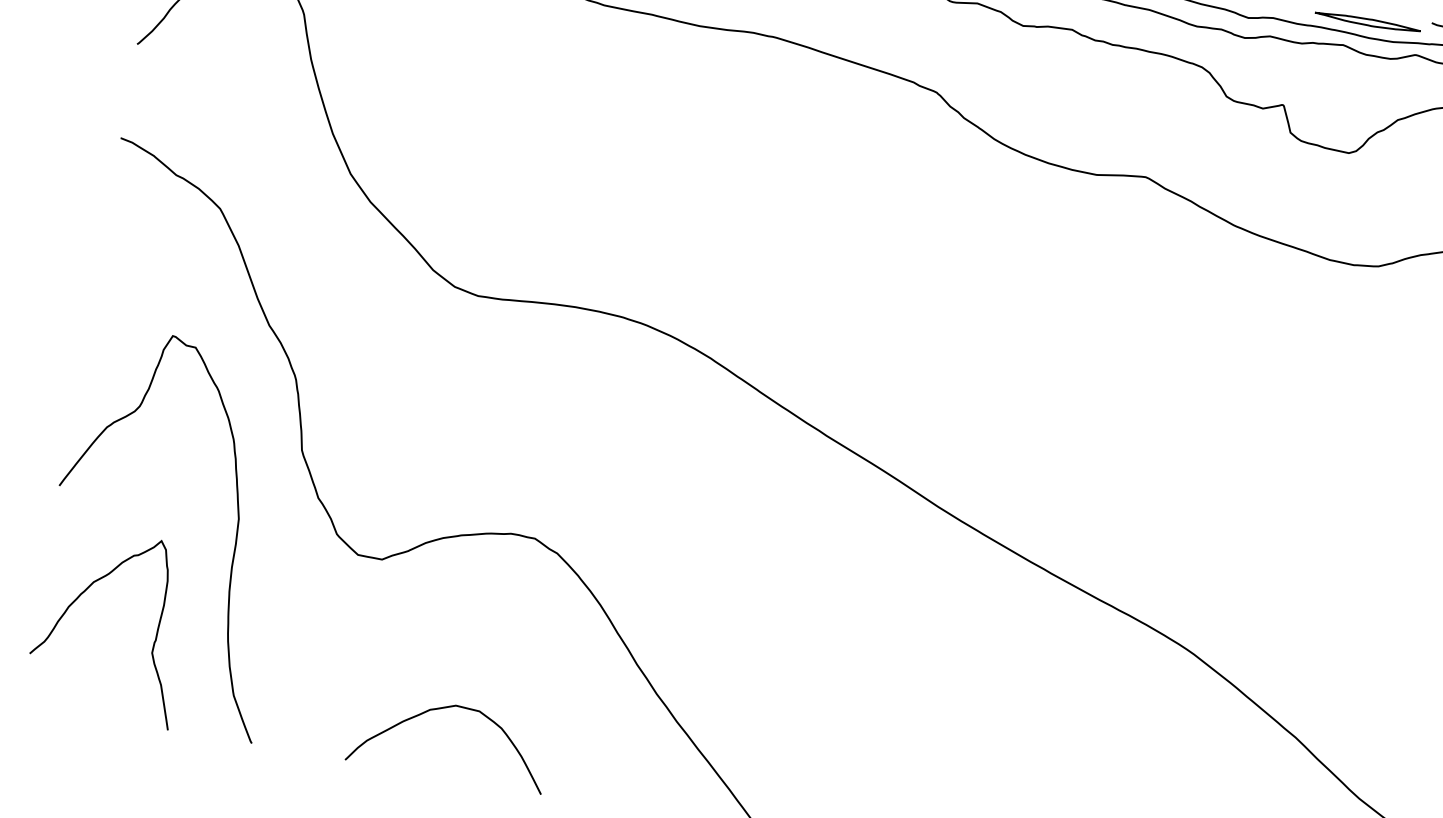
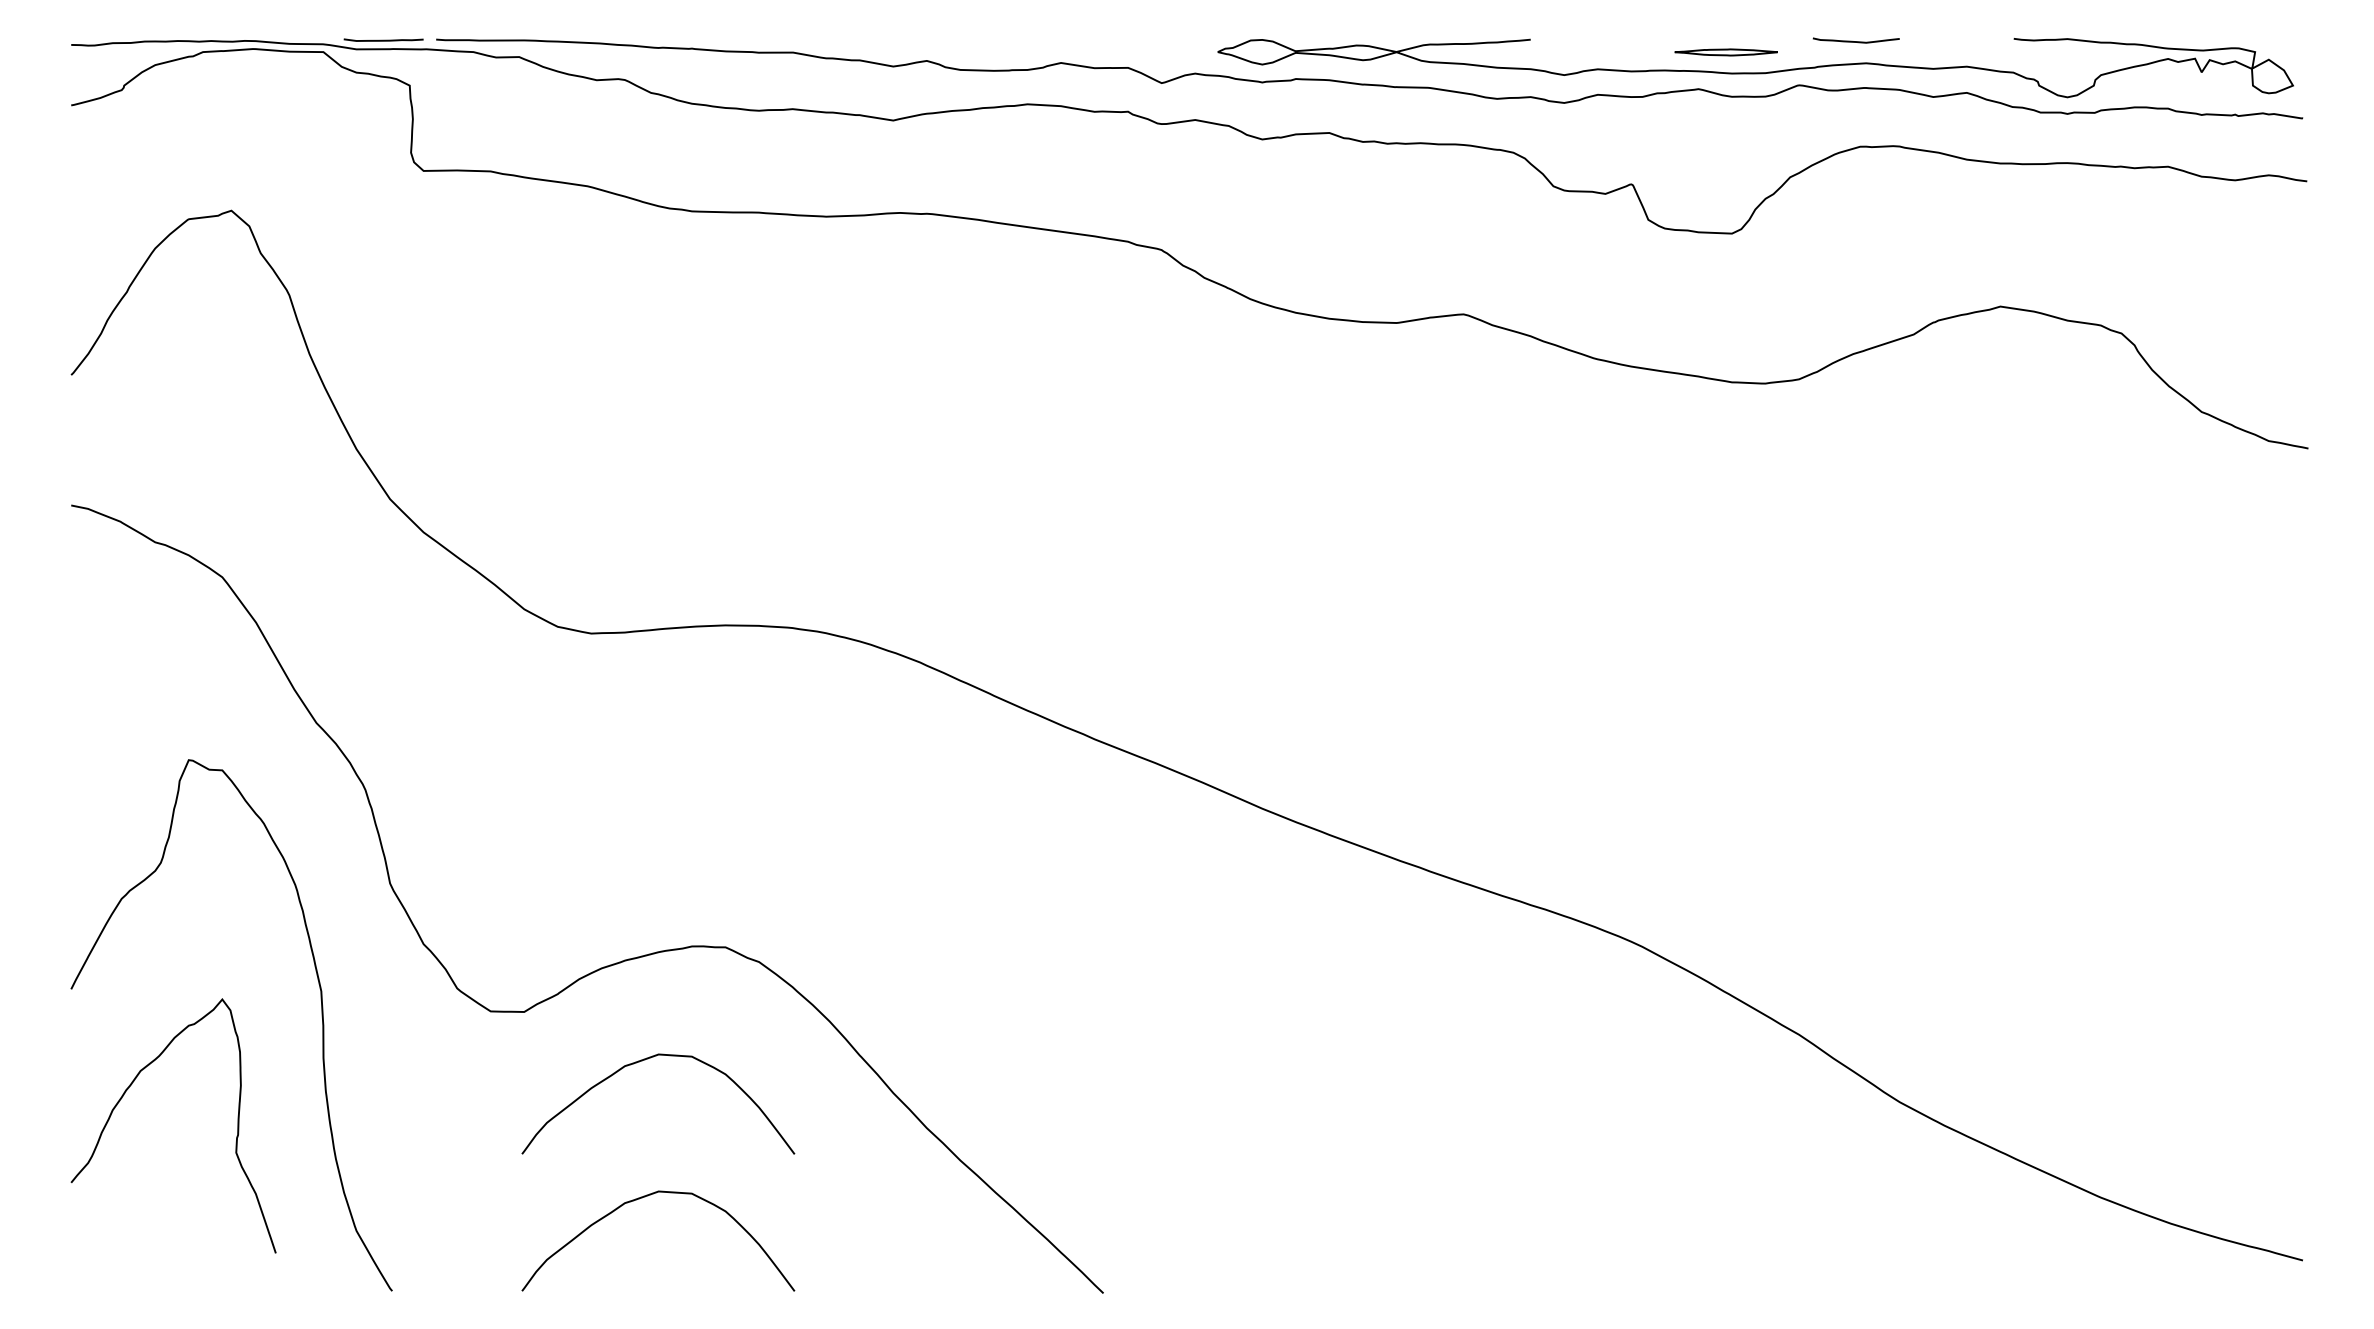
part: (1367, 22) -> (1725, 52), size x0.7
curve: (82, 593) -> (128, 1089), moved
curve: (463, 609) -> (645, 1060), added

